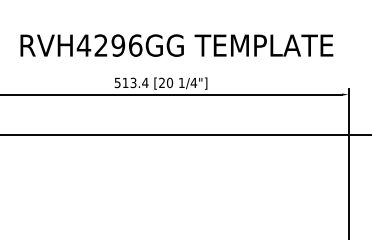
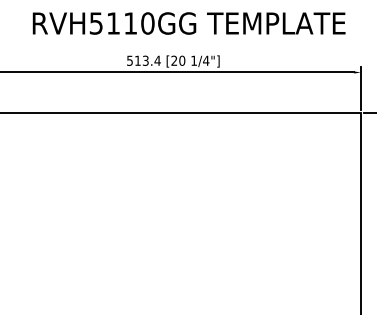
text: (109, 45) -> (121, 23), RVH4296GG -> RVH5110GG

